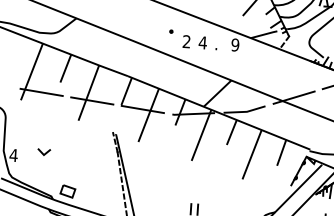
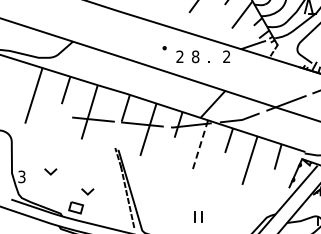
text: (202, 42) -> (195, 56), 4 -> 8
text: (235, 44) -> (226, 56), 9 -> 2
line: (41, 92) -> (44, 114), removed
line: (201, 135) -> (200, 145), solid -> dashed
text: (13, 155) -> (21, 176), 4 -> 3
line: (80, 176) -> (87, 192), added

